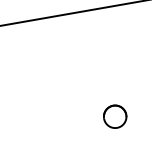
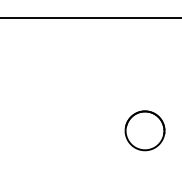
part: (114, 116) -> (144, 130), size x1.67

